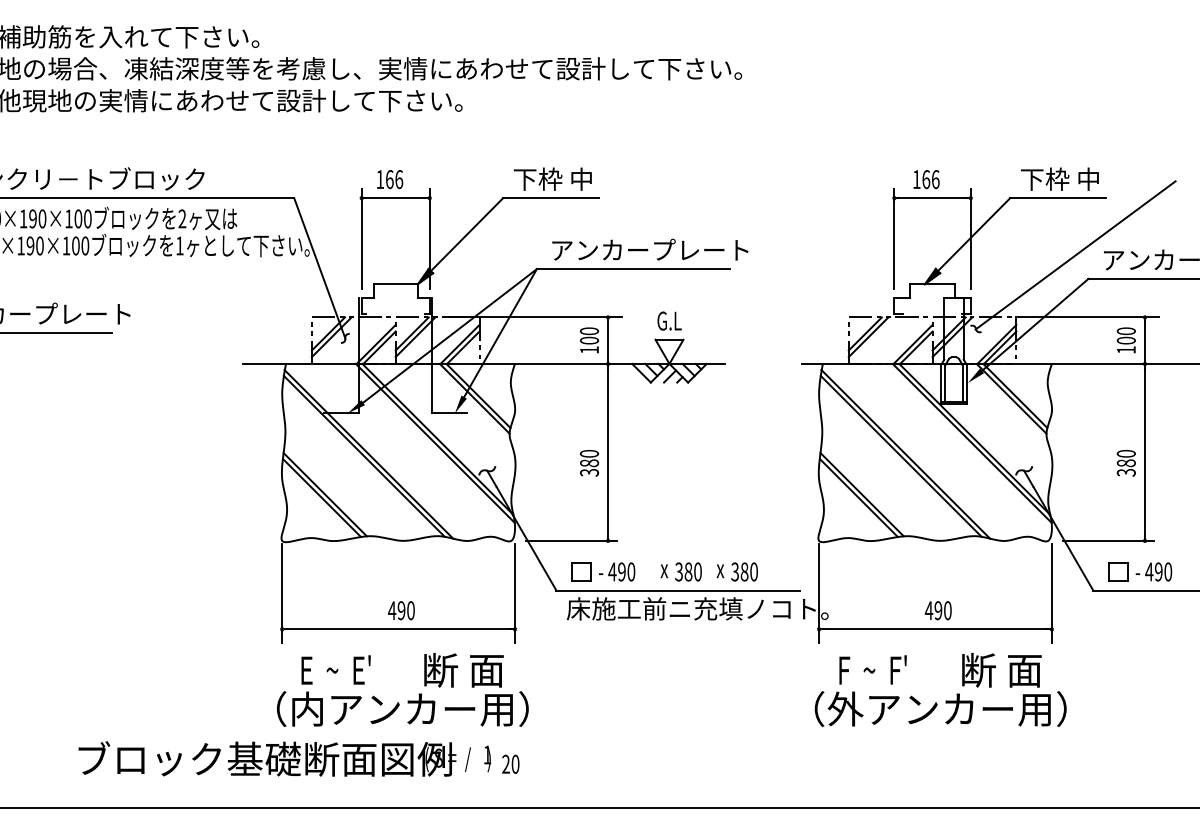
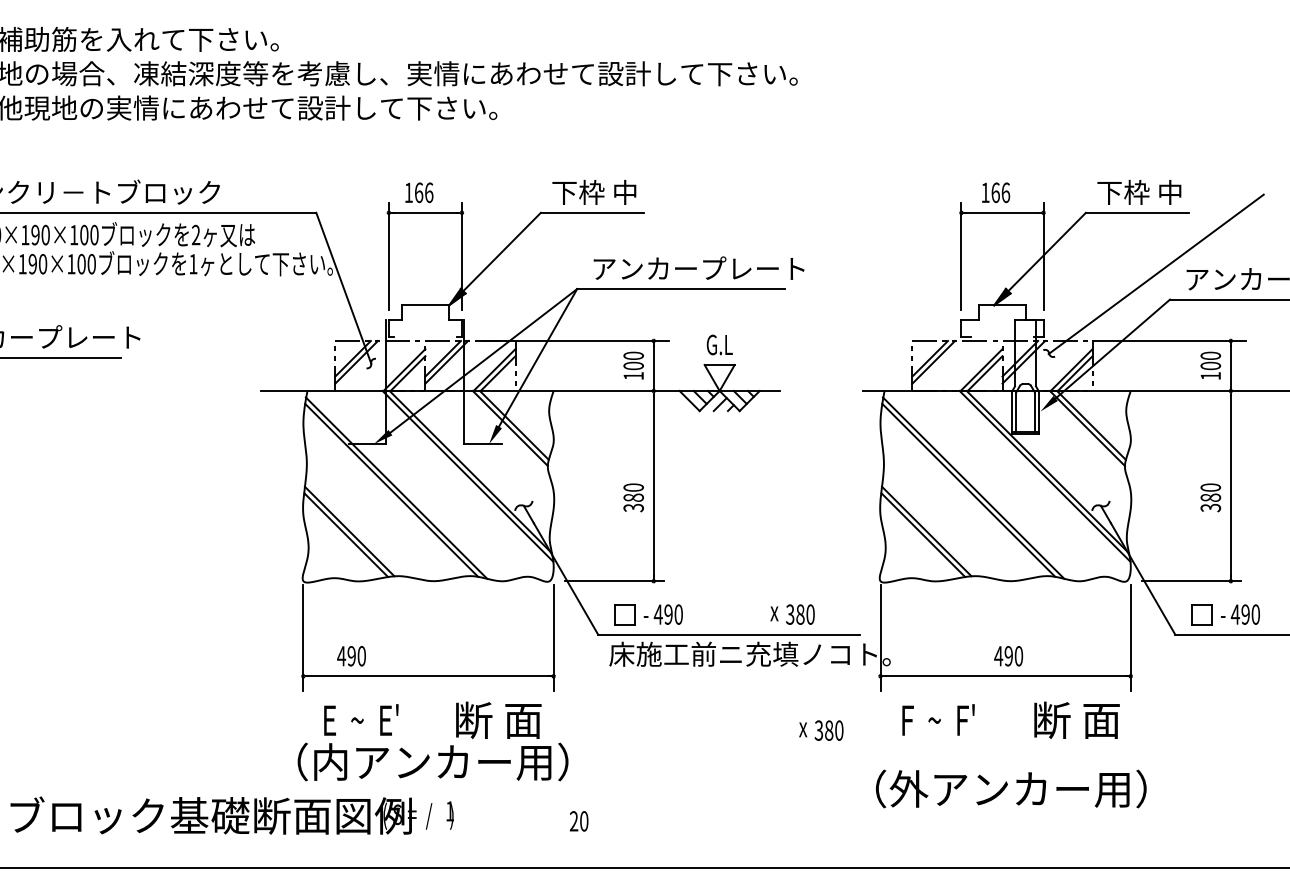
text: (681, 571) -> (821, 730), moved
text: (401, 610) -> (351, 656), moved
text: (940, 708) -> (1011, 788), moved
text: (284, 758) -> (231, 815), moved
text: (510, 764) -> (578, 821), moved

